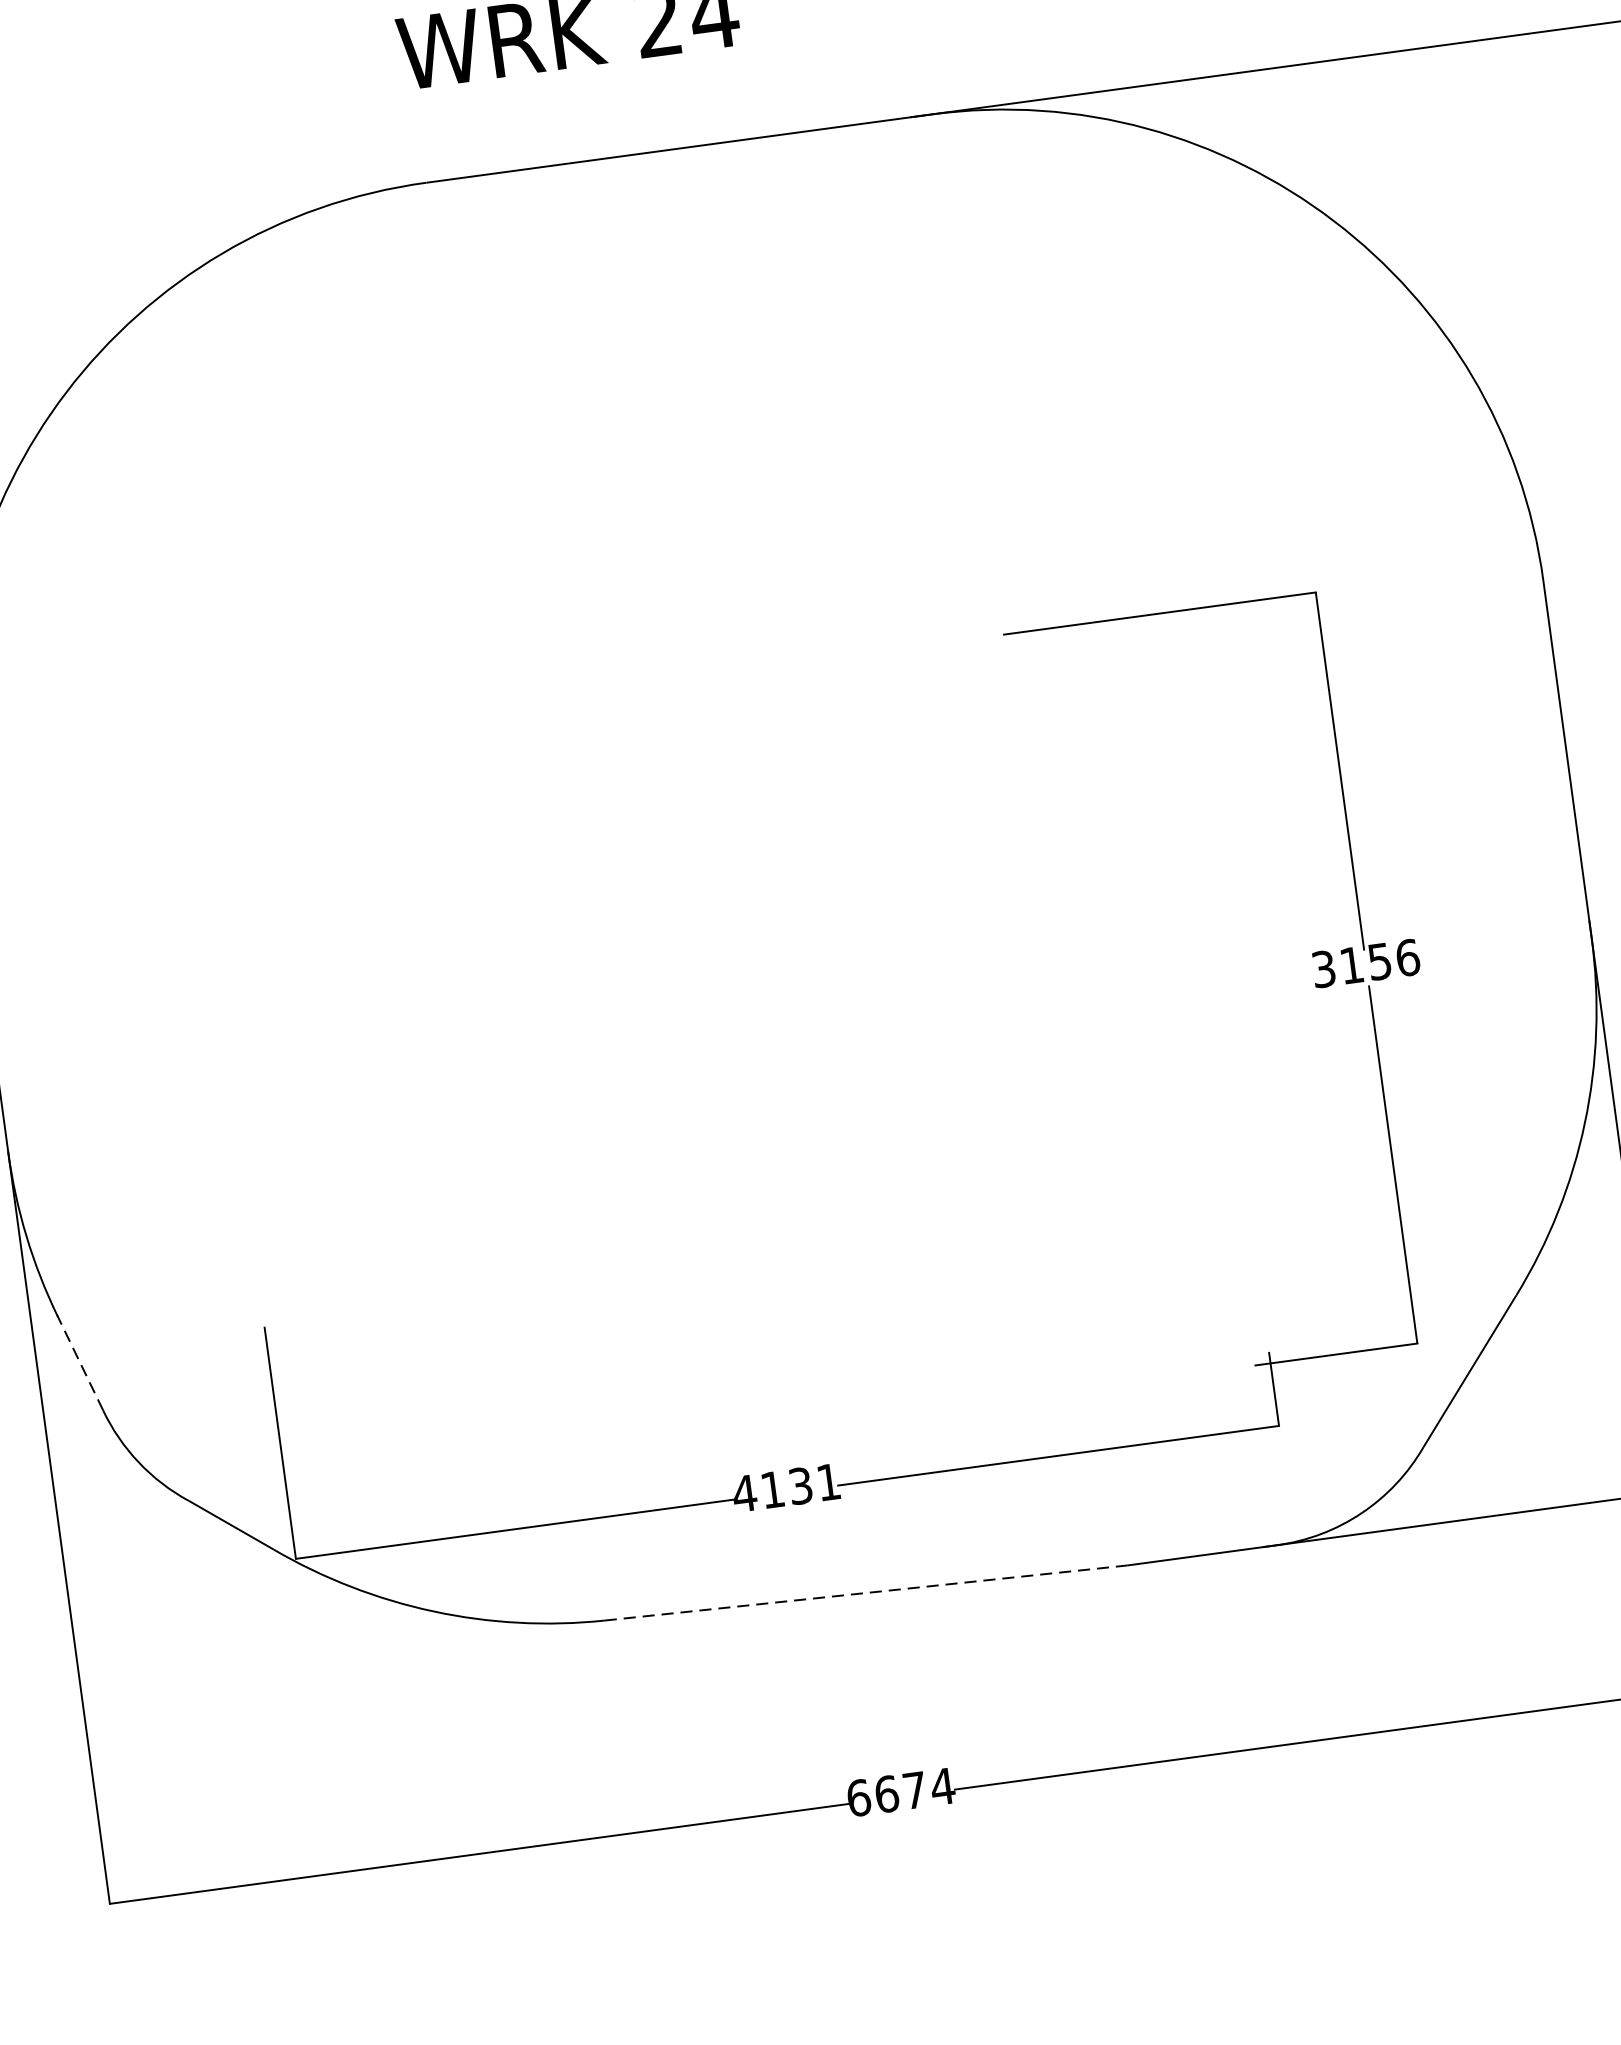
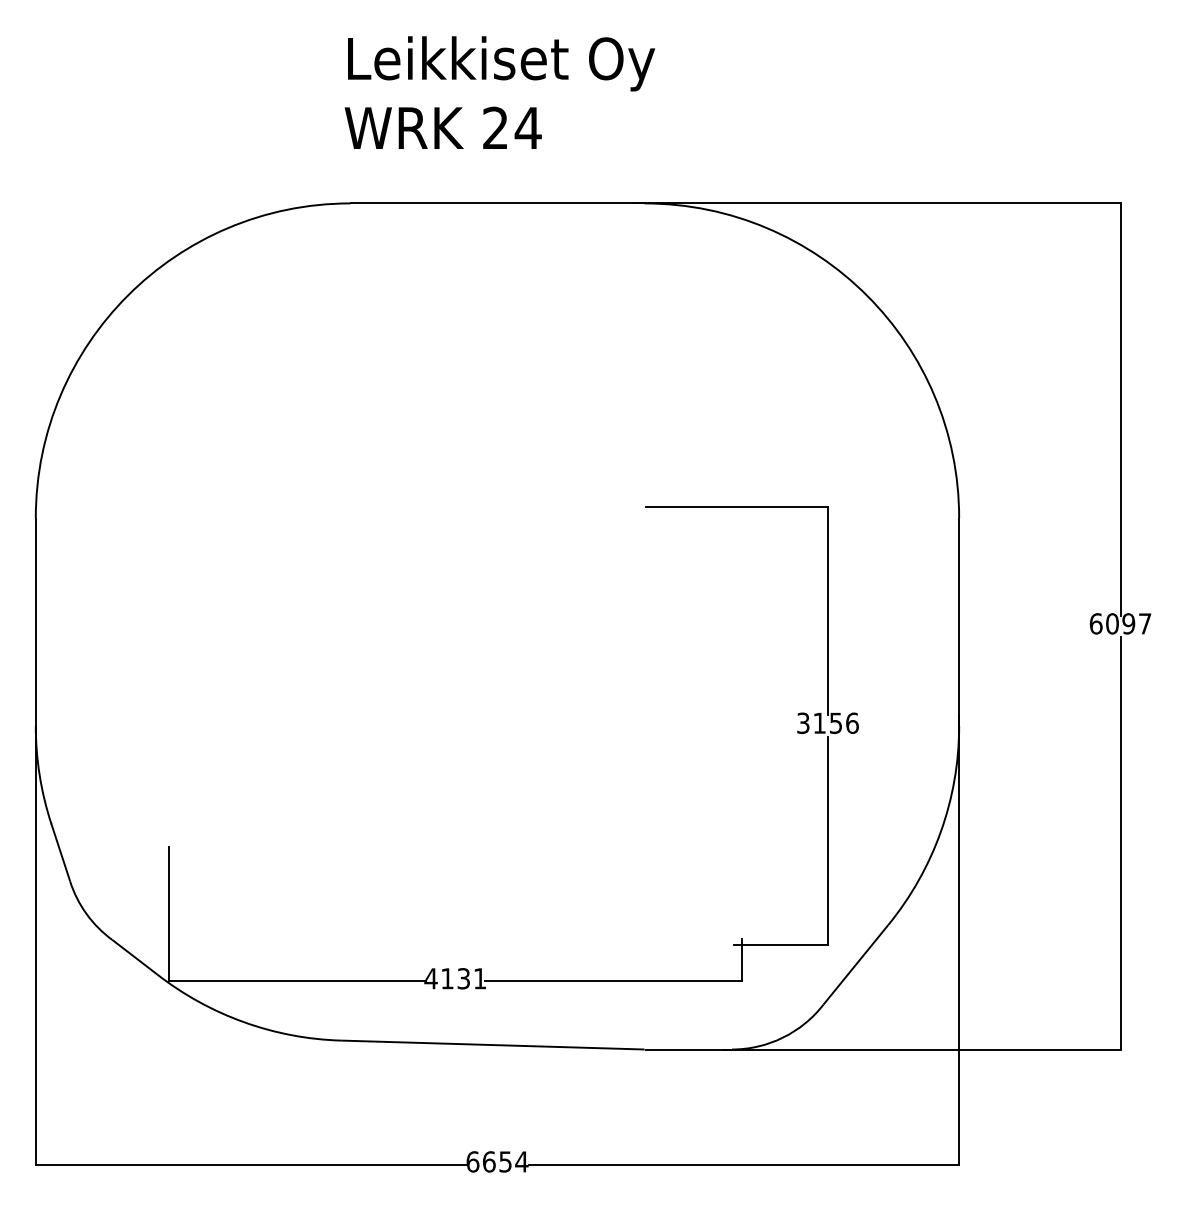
line: (79, 1361) -> (60, 851), dashed -> solid
line: (865, 1593) -> (492, 1045), dashed -> solid
text: (914, 1789) -> (505, 1161), 6674 -> 6654

